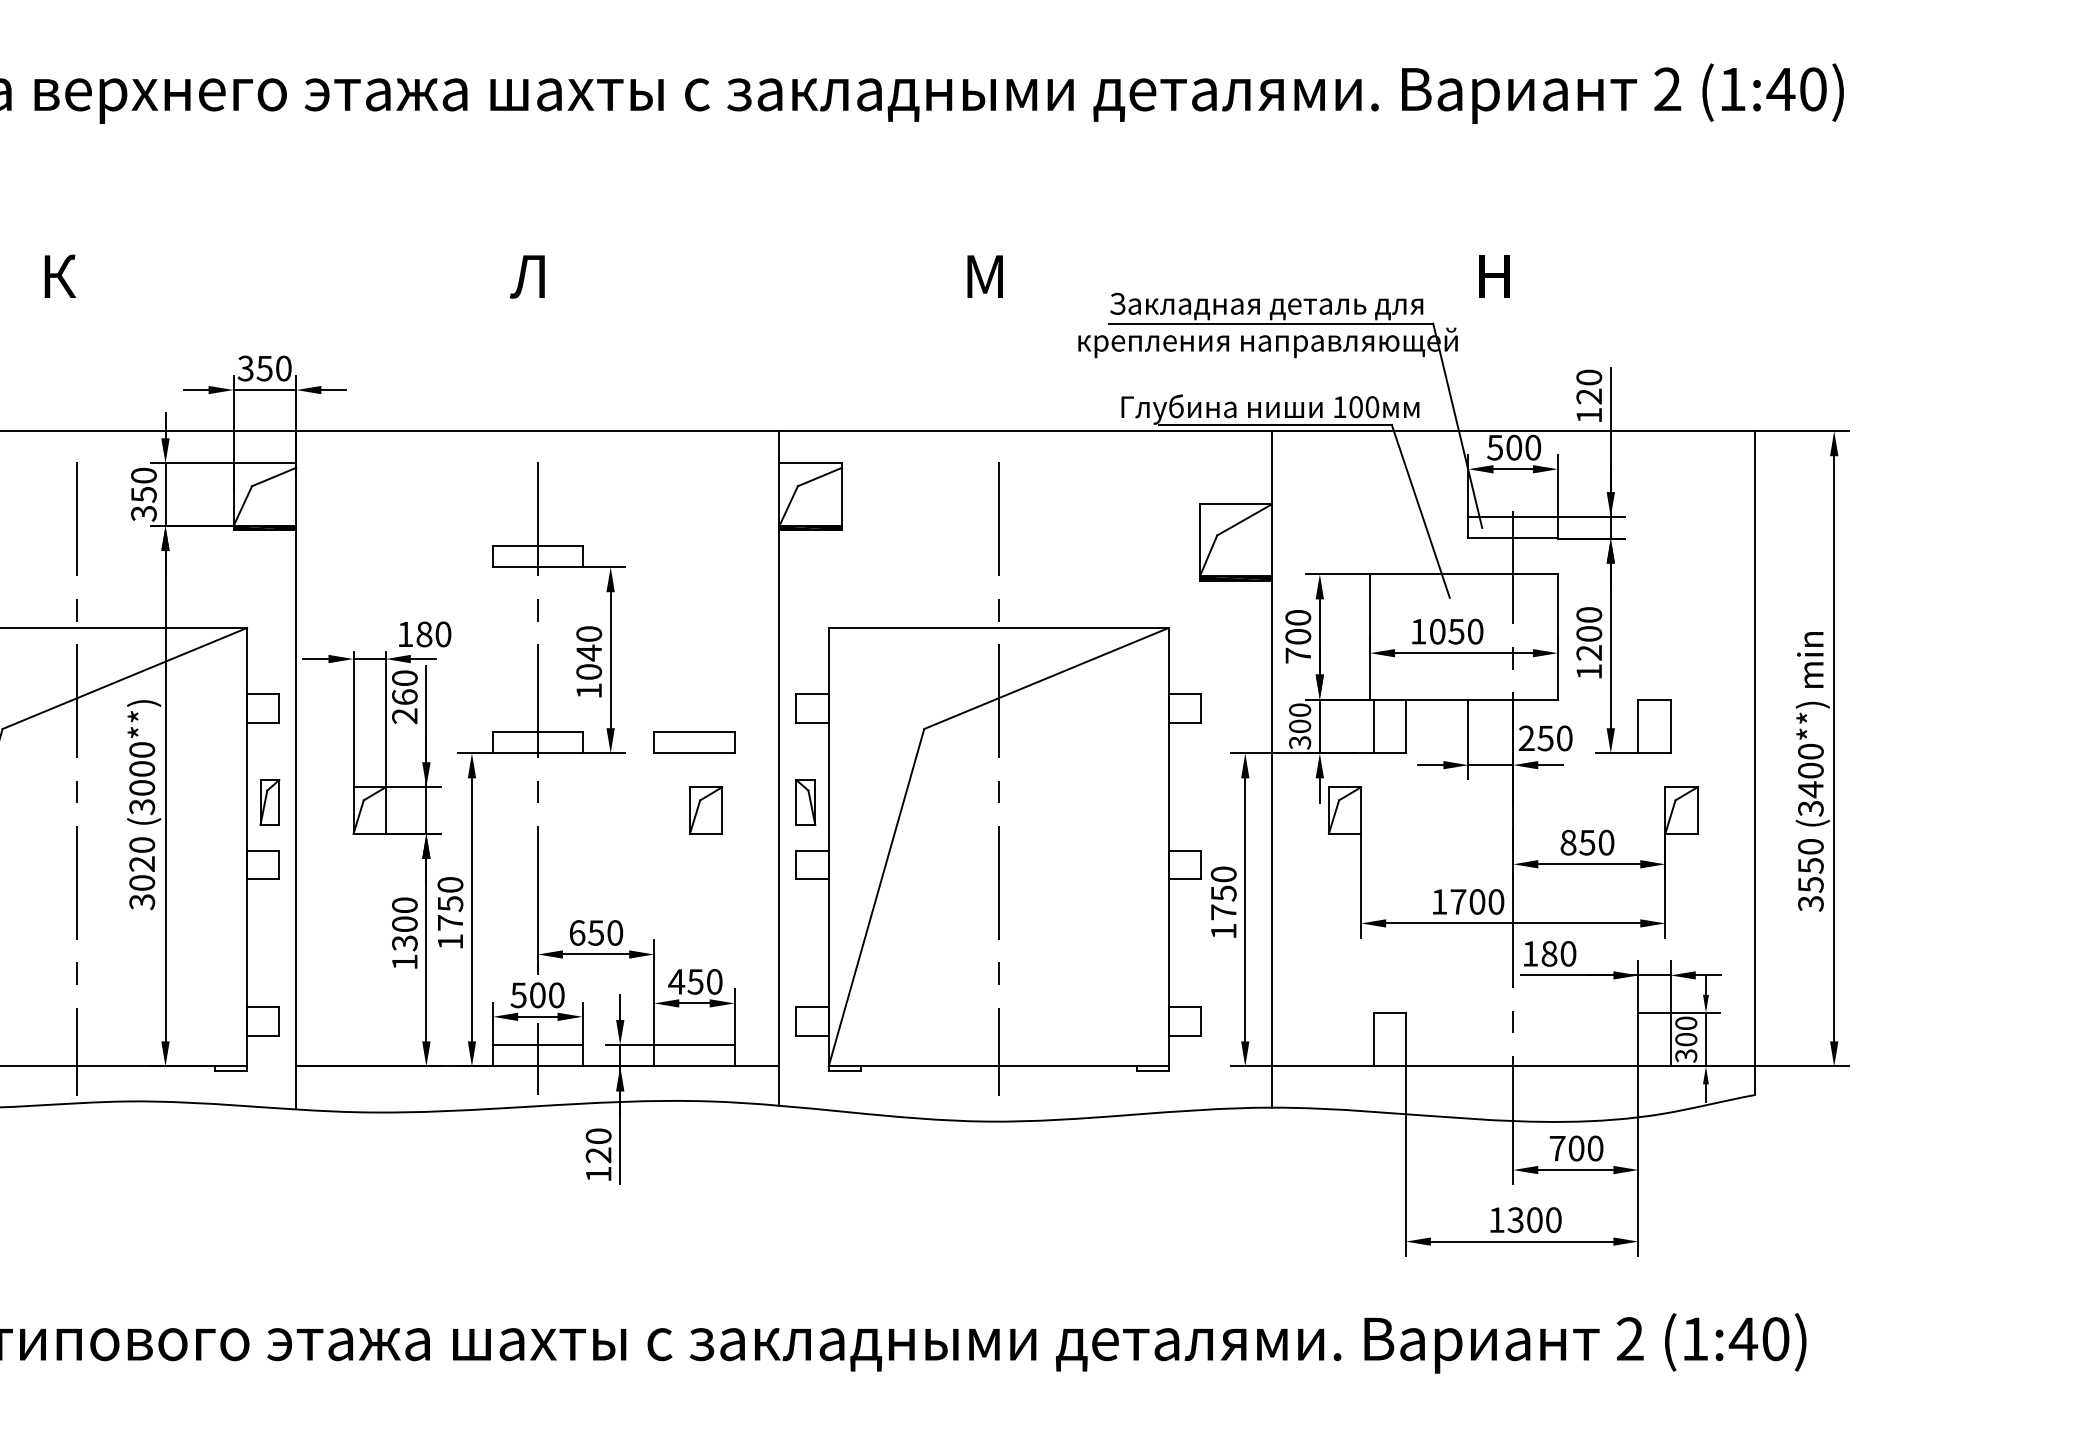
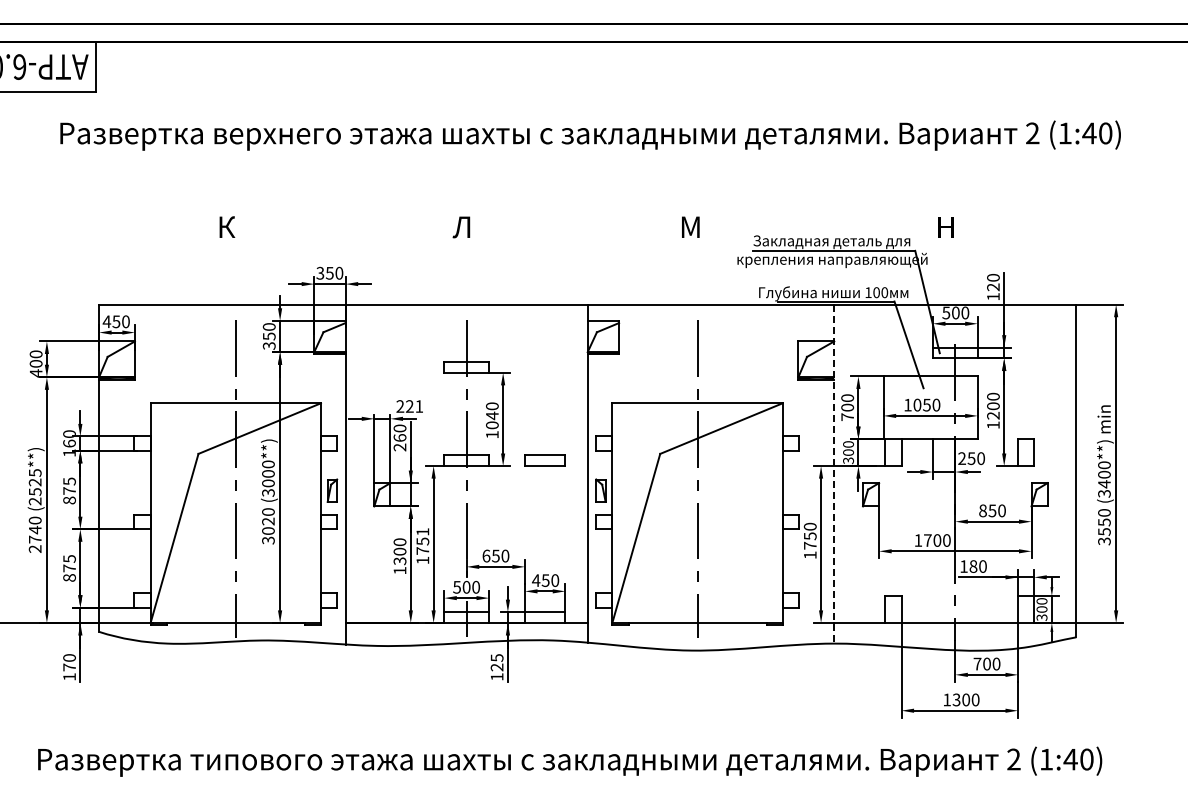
text: (423, 634) -> (409, 406), 180 -> 221
line: (1272, 770) -> (834, 474), solid -> dashed
part: (705, 810) -> (550, 494), removed
text: (449, 883) -> (422, 531), 1750 -> 1751
text: (597, 1135) -> (496, 657), 120 -> 125

